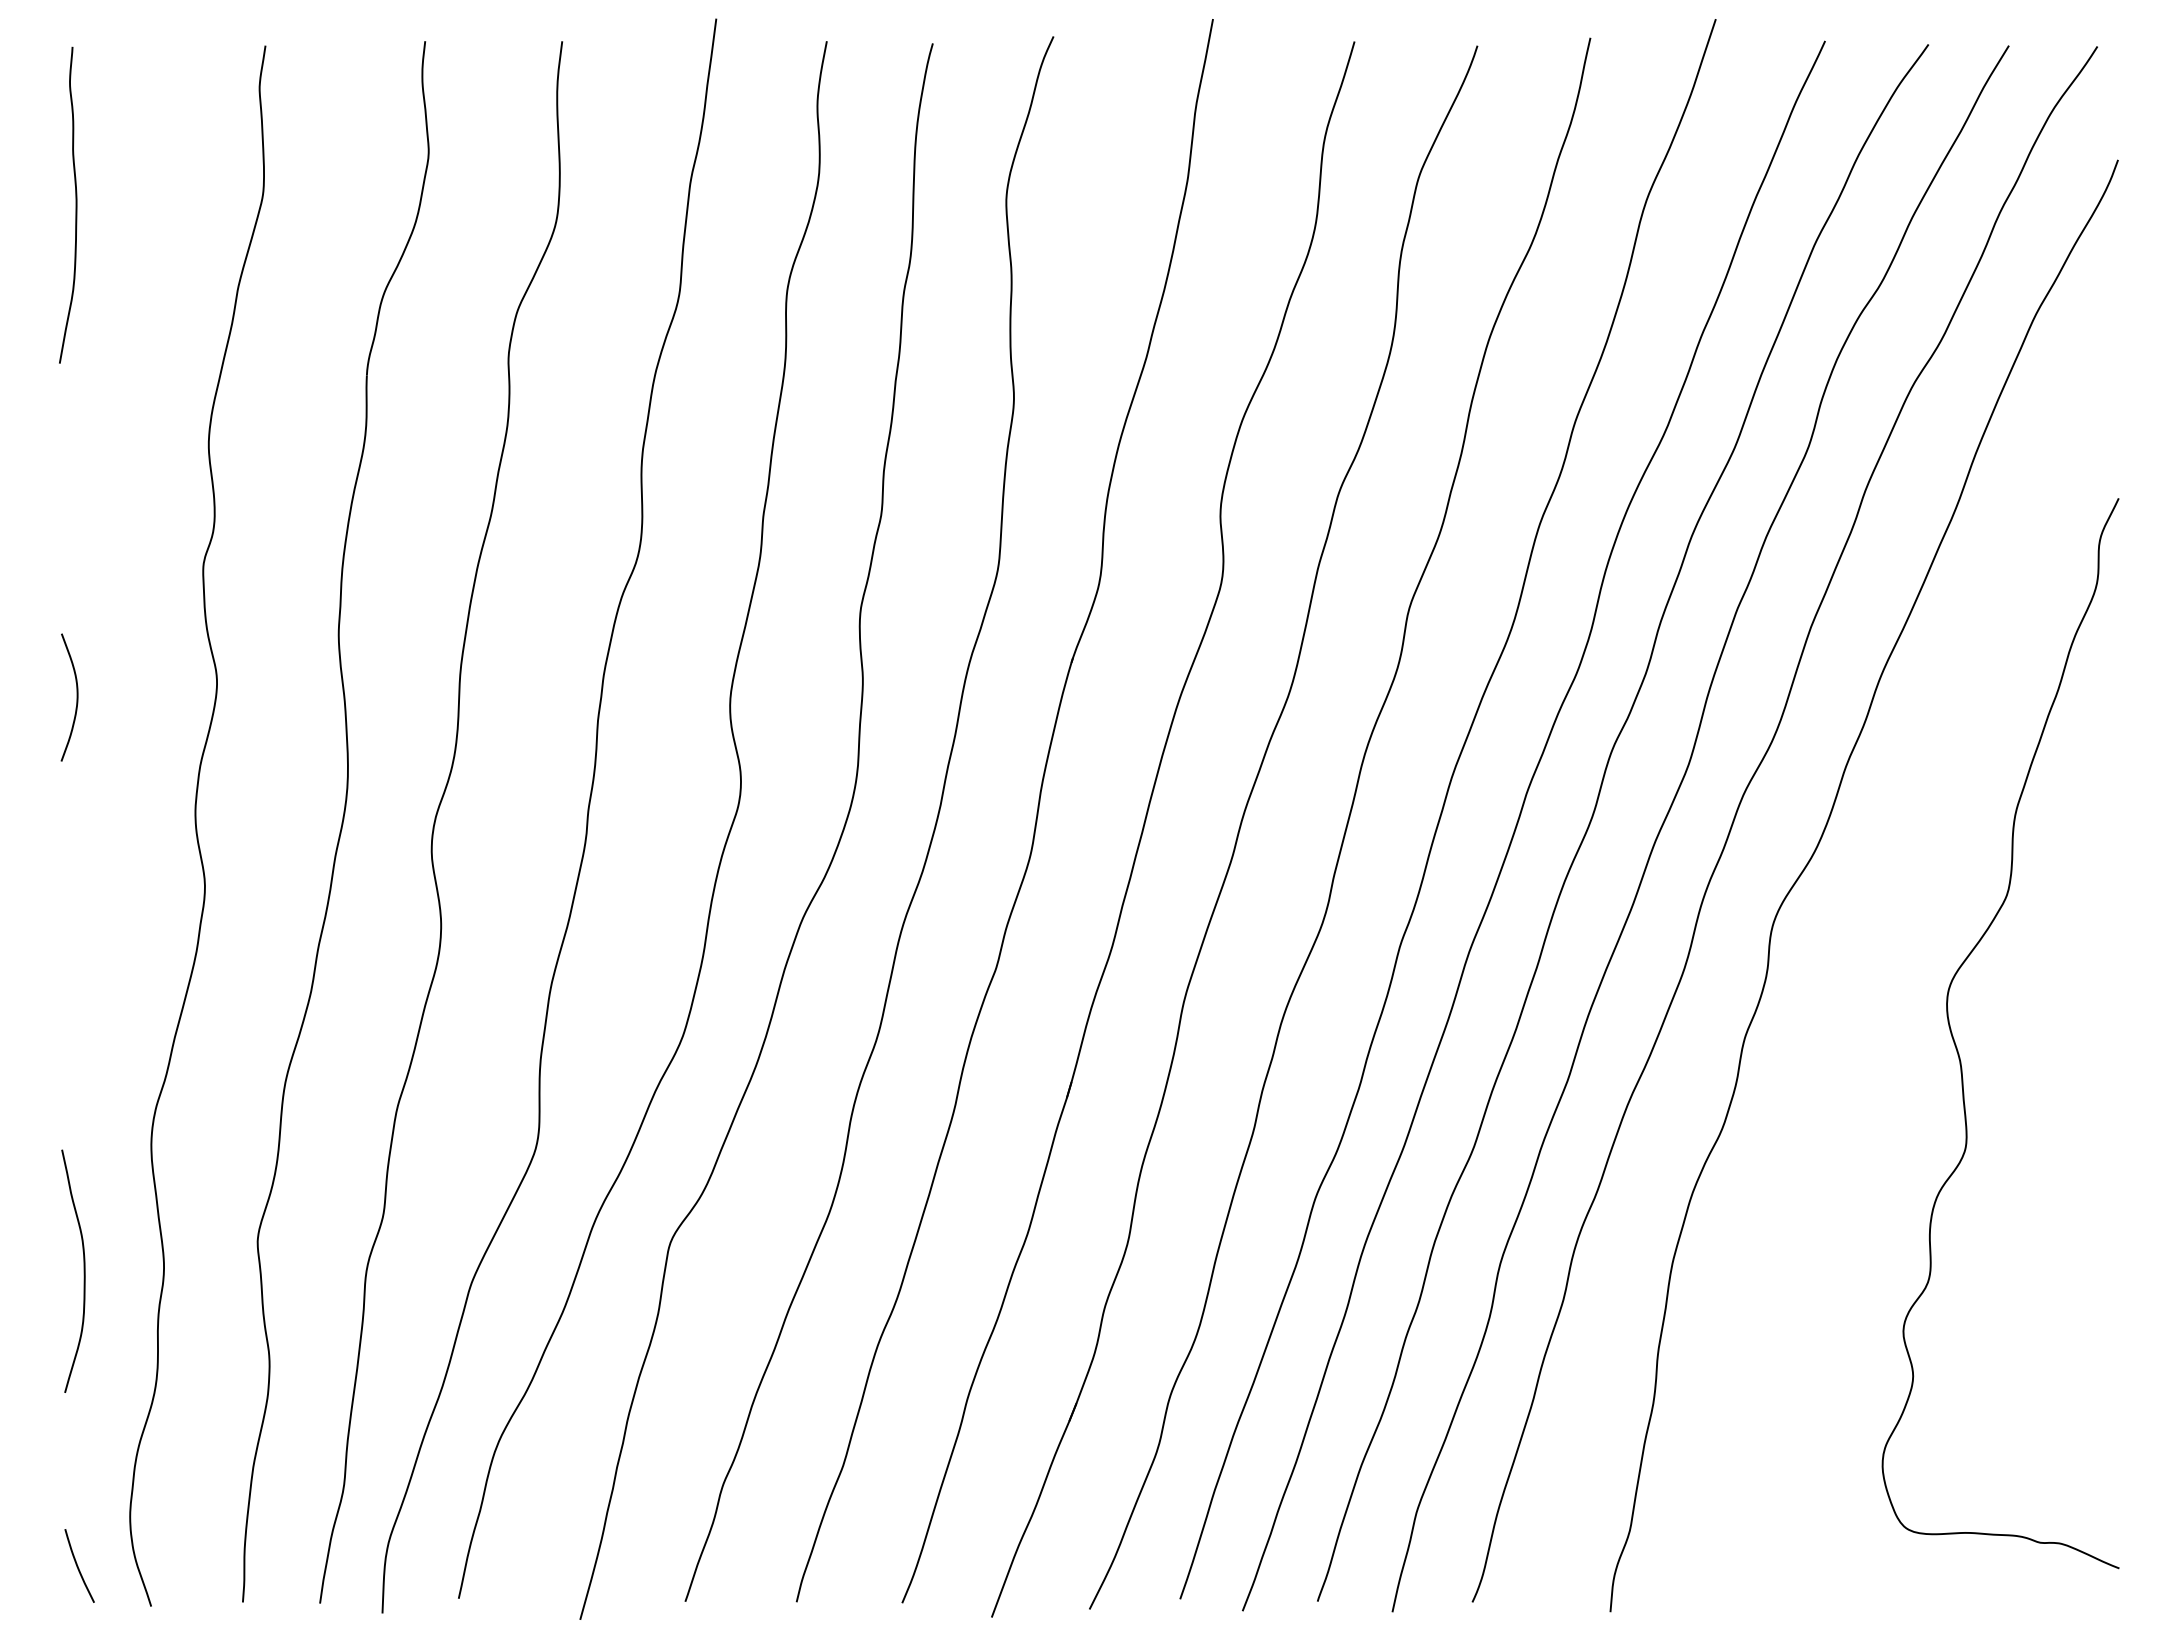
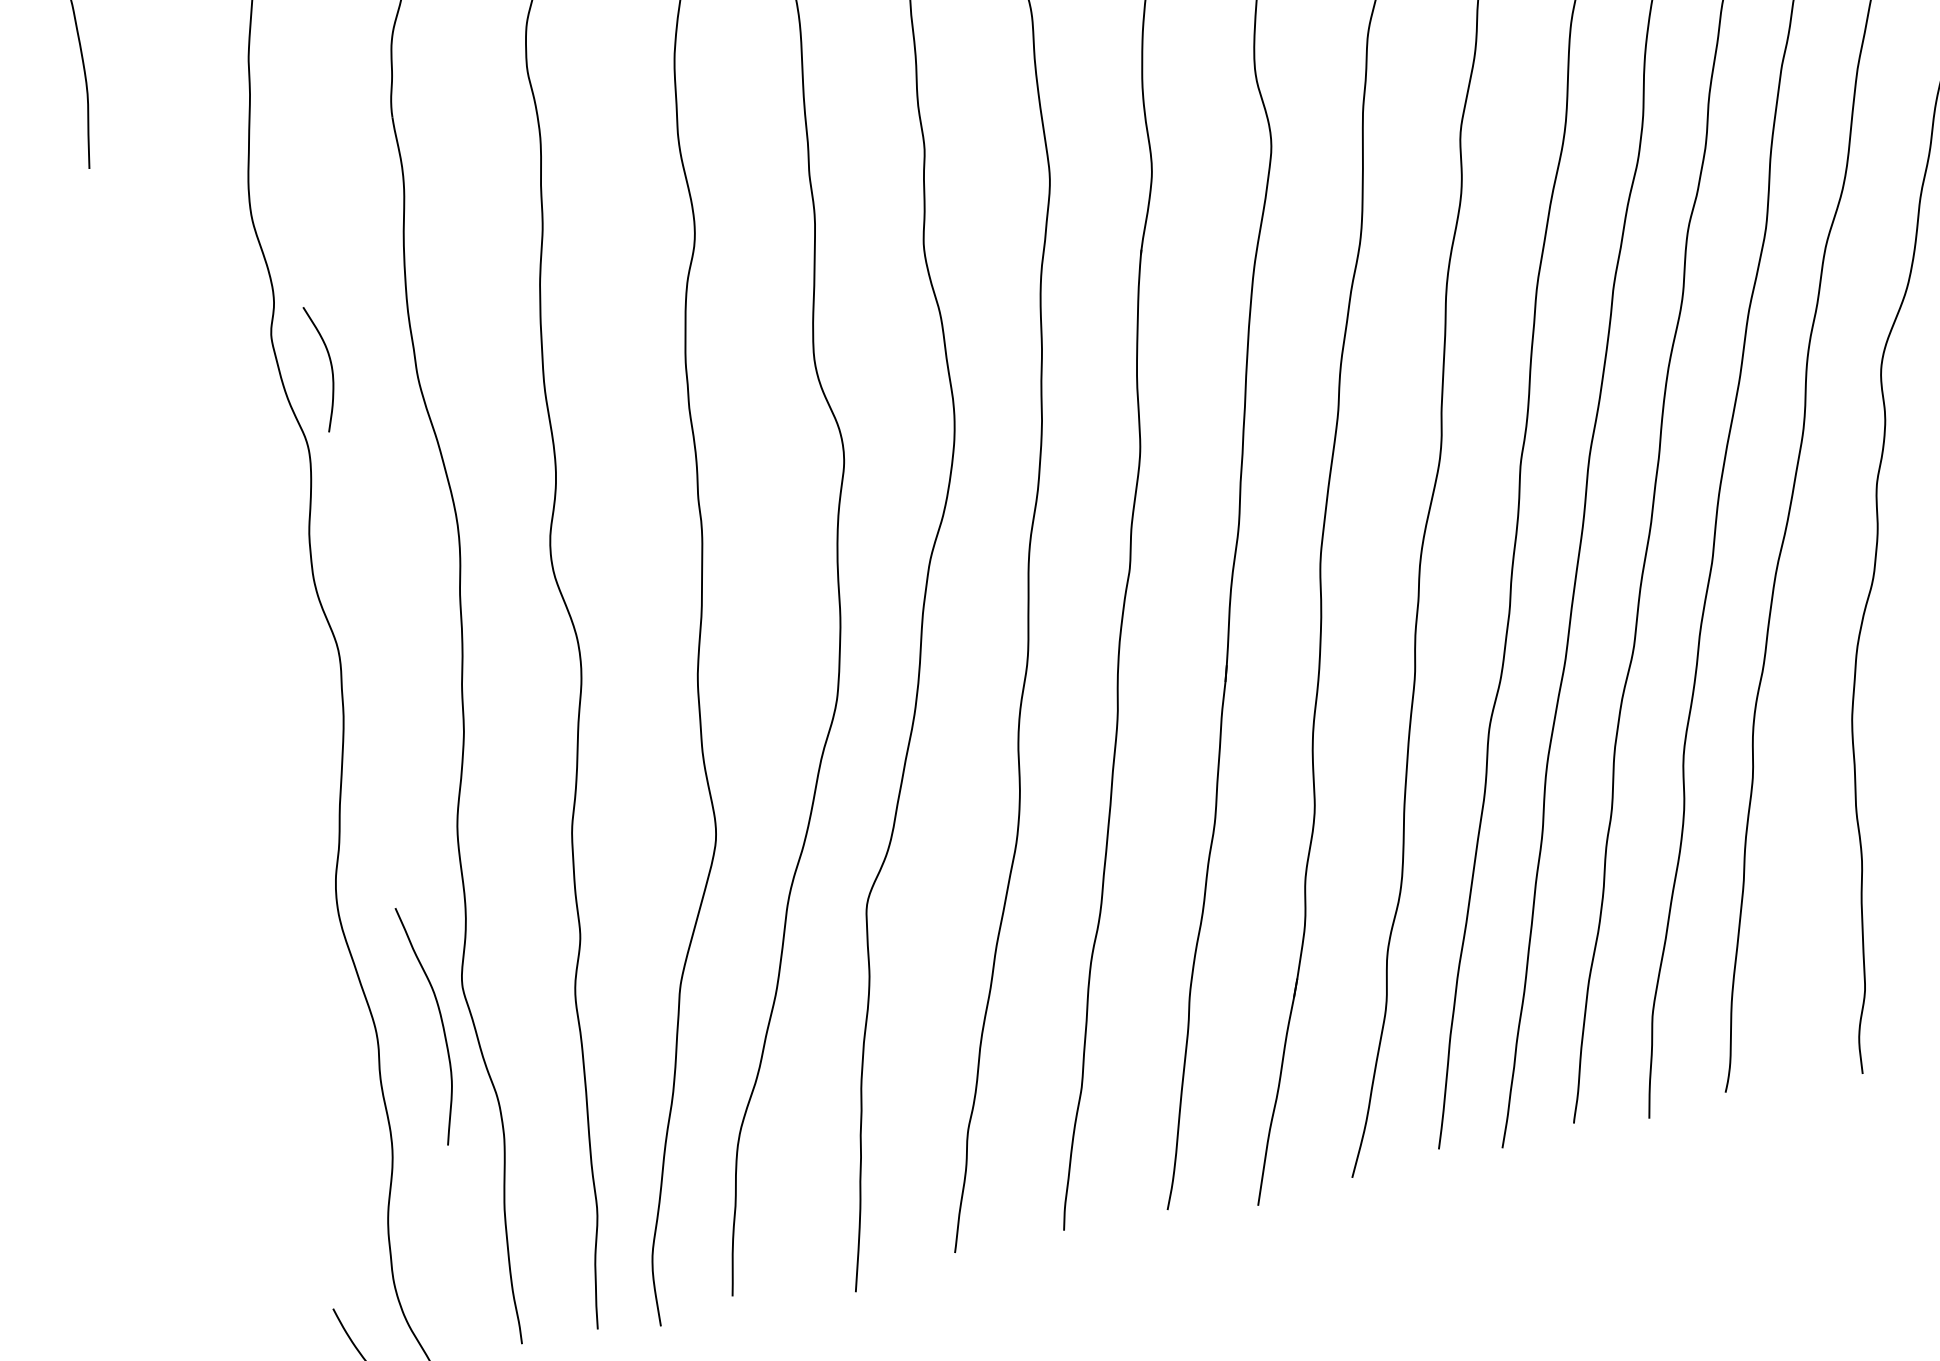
curve: (76, 697) -> (330, 366), moved
curve: (83, 1270) -> (441, 1021), moved

